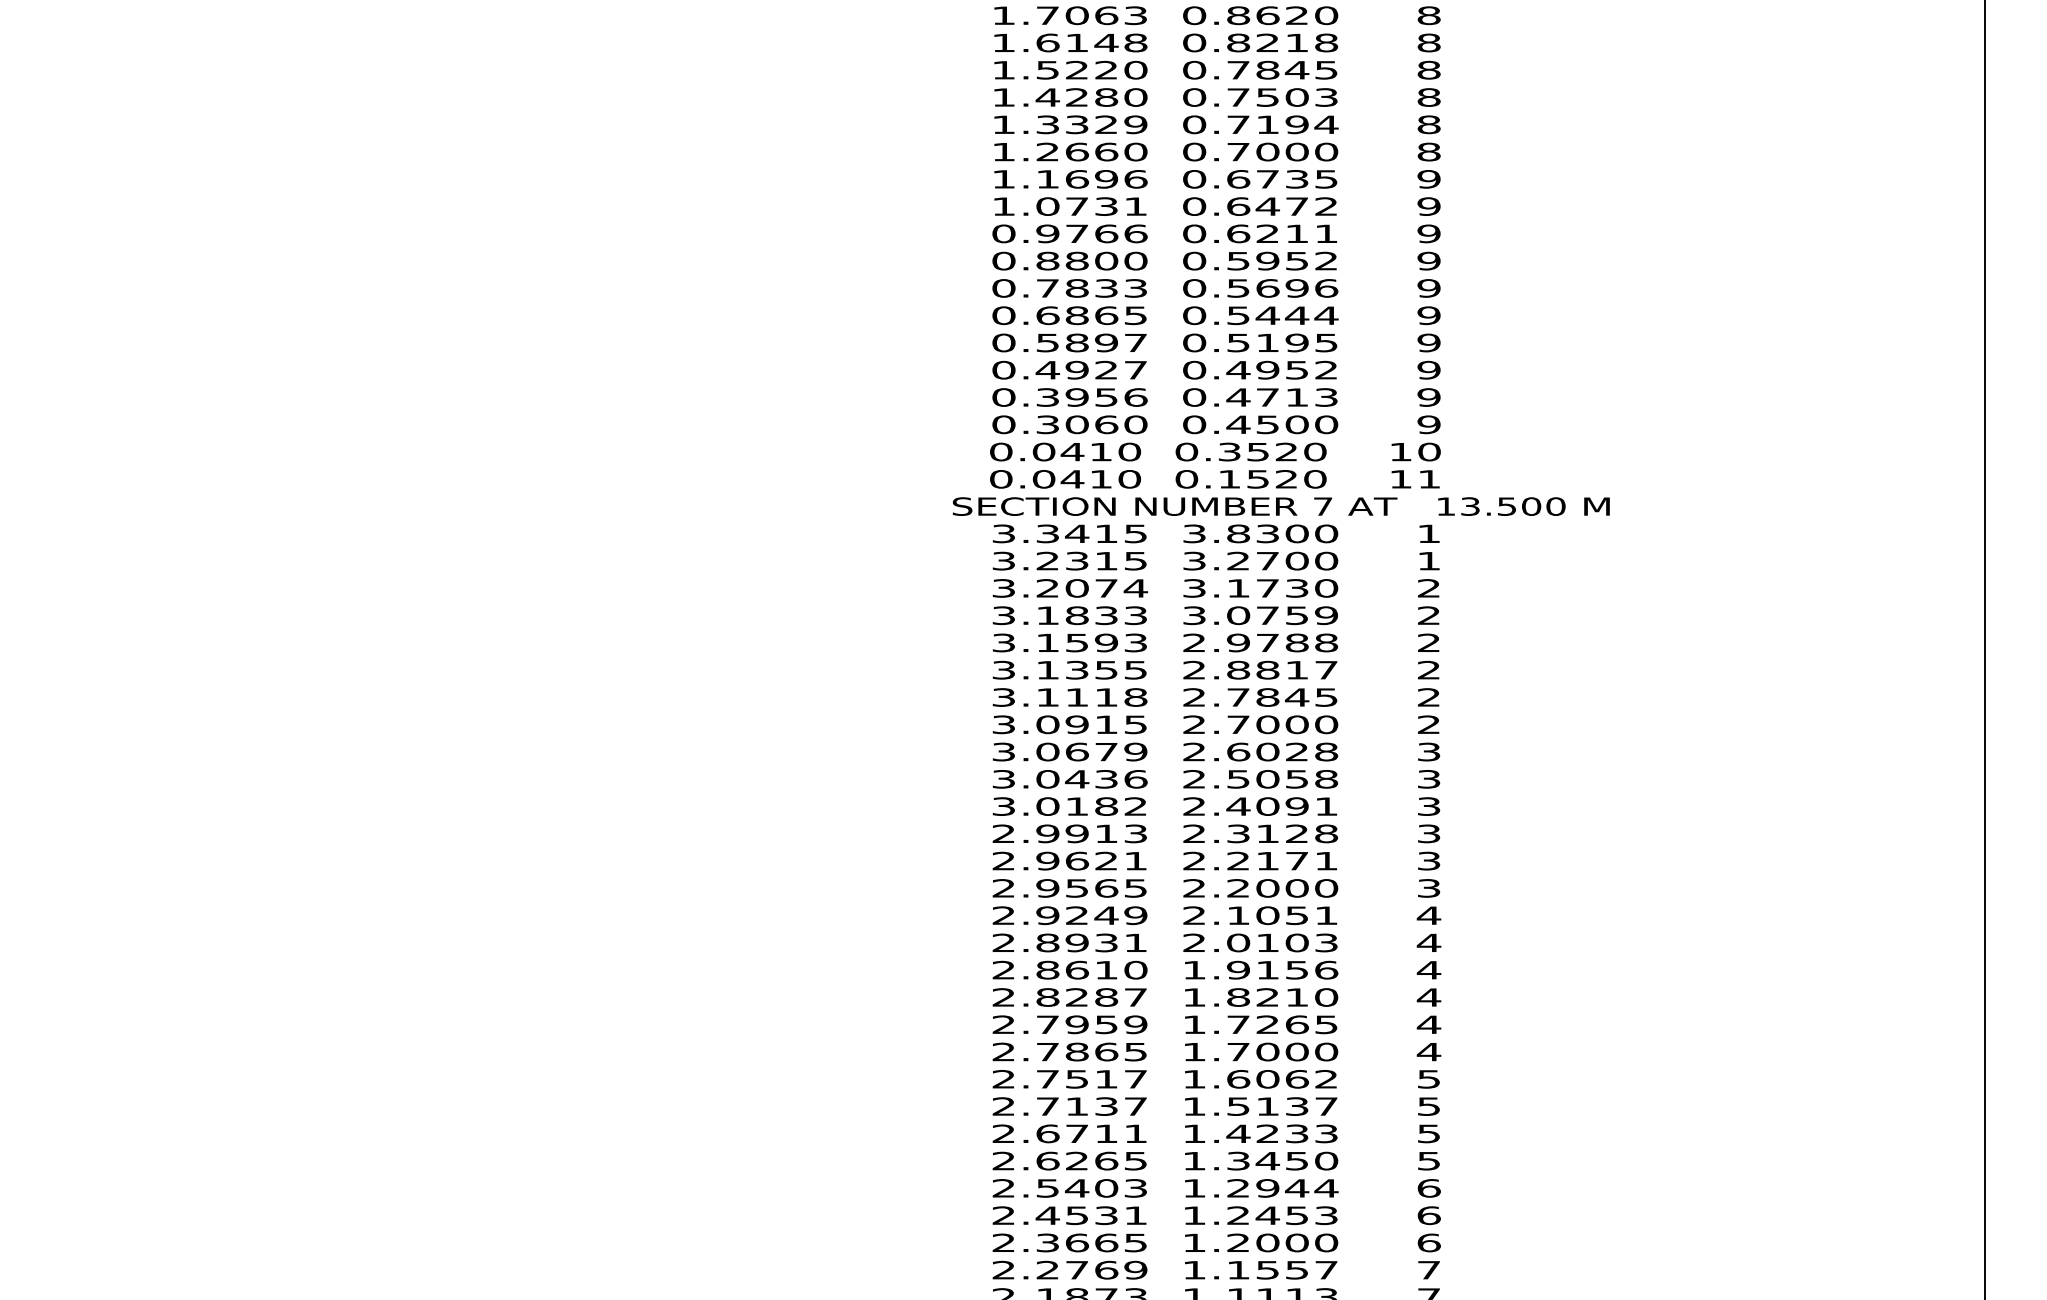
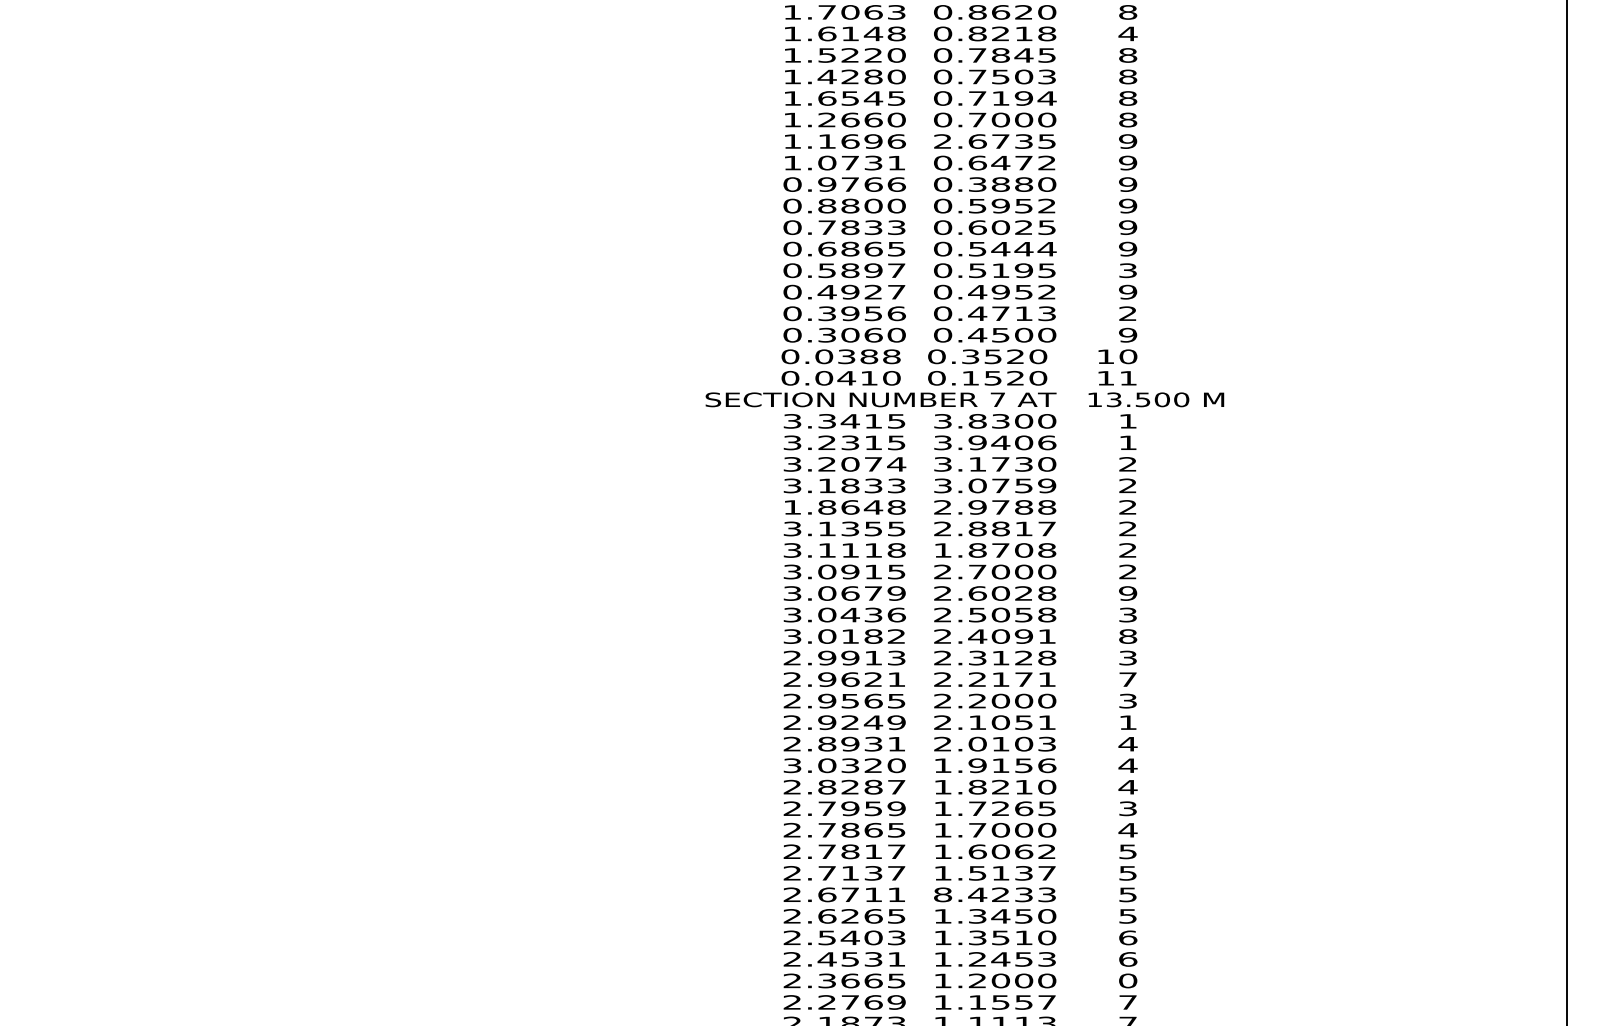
text: (1428, 42) -> (1127, 33), 8 -> 4
text: (1091, 124) -> (861, 98), 1.3329 -> 1.6545
text: (1194, 179) -> (942, 141), 0.6735 -> 2.6735
text: (1282, 233) -> (1012, 184), 0.6211 -> 0.3880
text: (1282, 288) -> (1012, 227), 0.5696 -> 0.6025
text: (1428, 342) -> (1127, 270), 9 -> 3
text: (1428, 397) -> (1127, 313), 9 -> 2
text: (1100, 451) -> (868, 356), 0.0410 -> 0.0388
text: (1280, 506) -> (964, 399), moved
text: (1282, 560) -> (1012, 442), 3.2700 -> 3.9406
text: (1069, 642) -> (844, 507), 3.1593 -> 1.8648
text: (1260, 697) -> (995, 550), 2.7845 -> 1.8708
text: (1428, 751) -> (1127, 593), 3 -> 9
text: (1428, 806) -> (1127, 636), 3 -> 8
text: (1429, 860) -> (1128, 679), 3 -> 7
text: (1428, 915) -> (1127, 722), 4 -> 1
text: (1054, 969) -> (832, 765), 2.8610 -> 3.0320
text: (1428, 1024) -> (1127, 808), 4 -> 3
text: (1076, 1079) -> (849, 851), 2.7517 -> 2.7817
text: (1194, 1133) -> (942, 894), 1.4233 -> 8.4233
text: (1282, 1188) -> (1012, 937), 1.2944 -> 1.3510
text: (1428, 1242) -> (1127, 980), 6 -> 0

